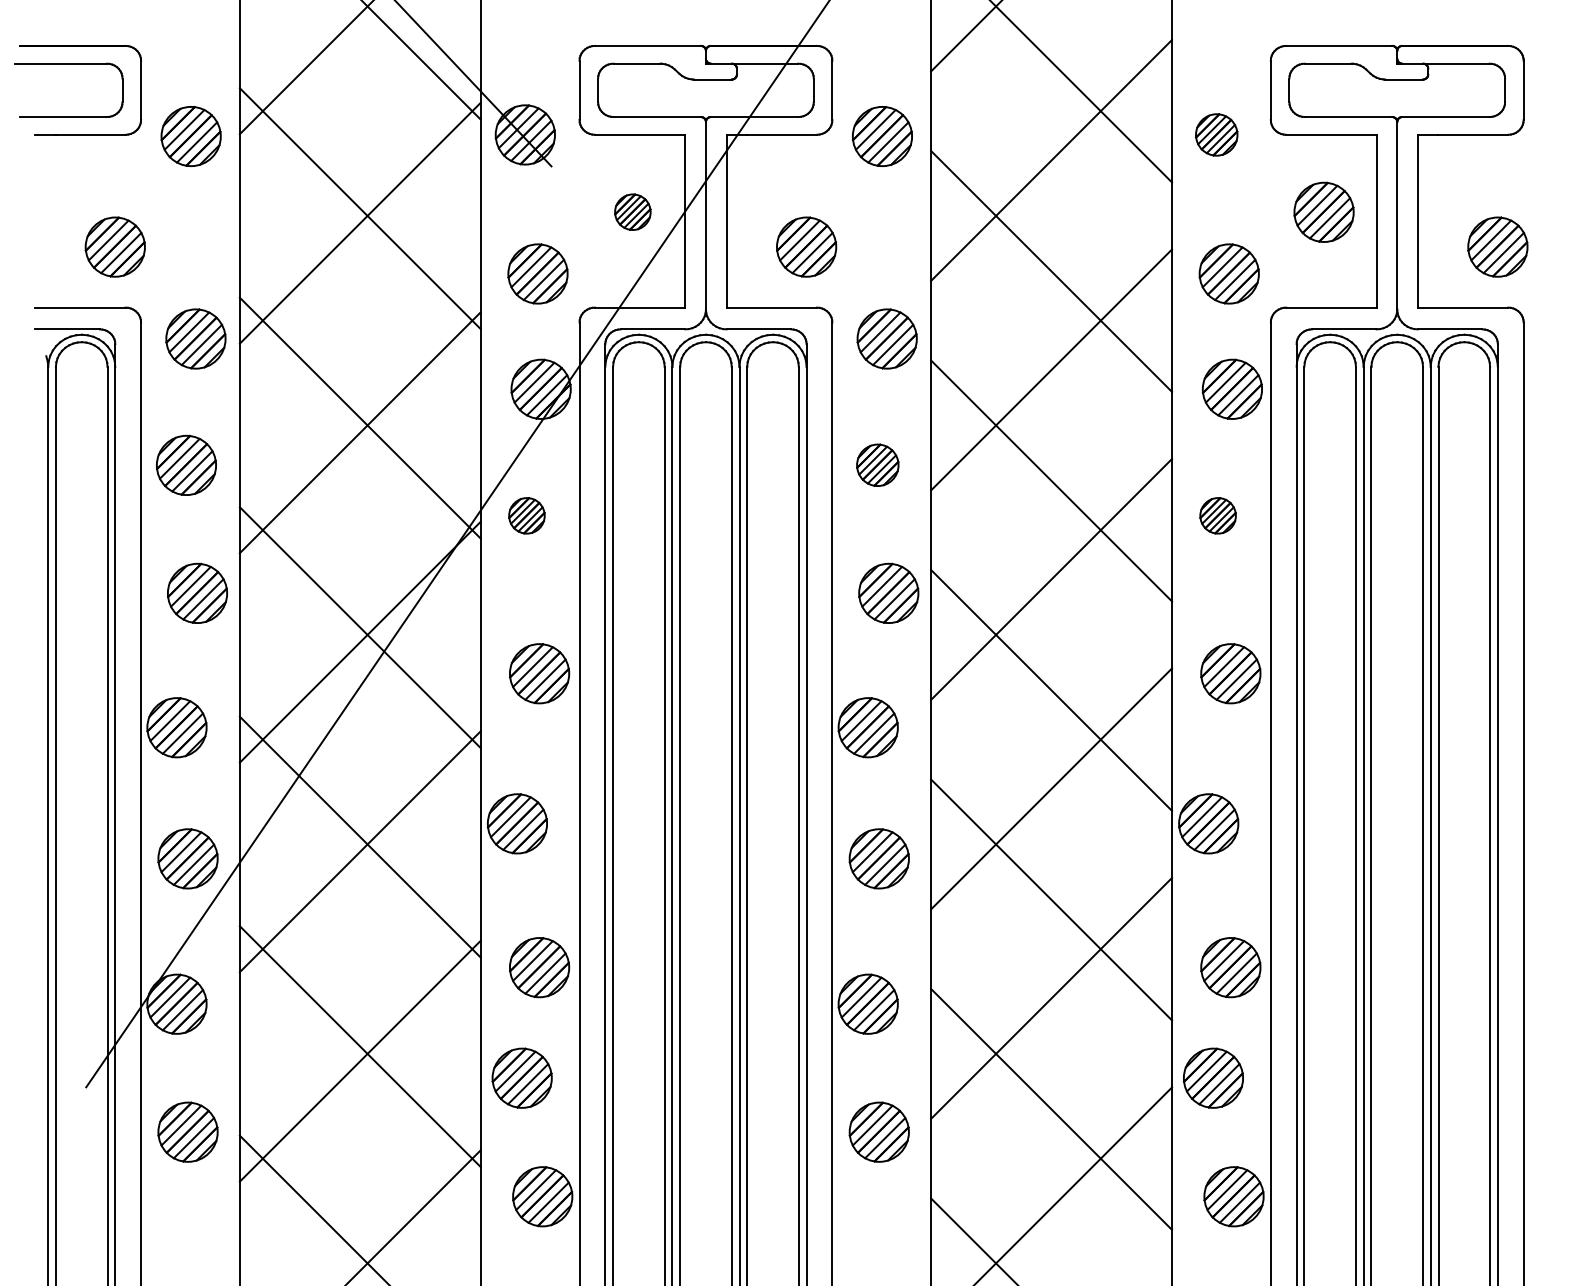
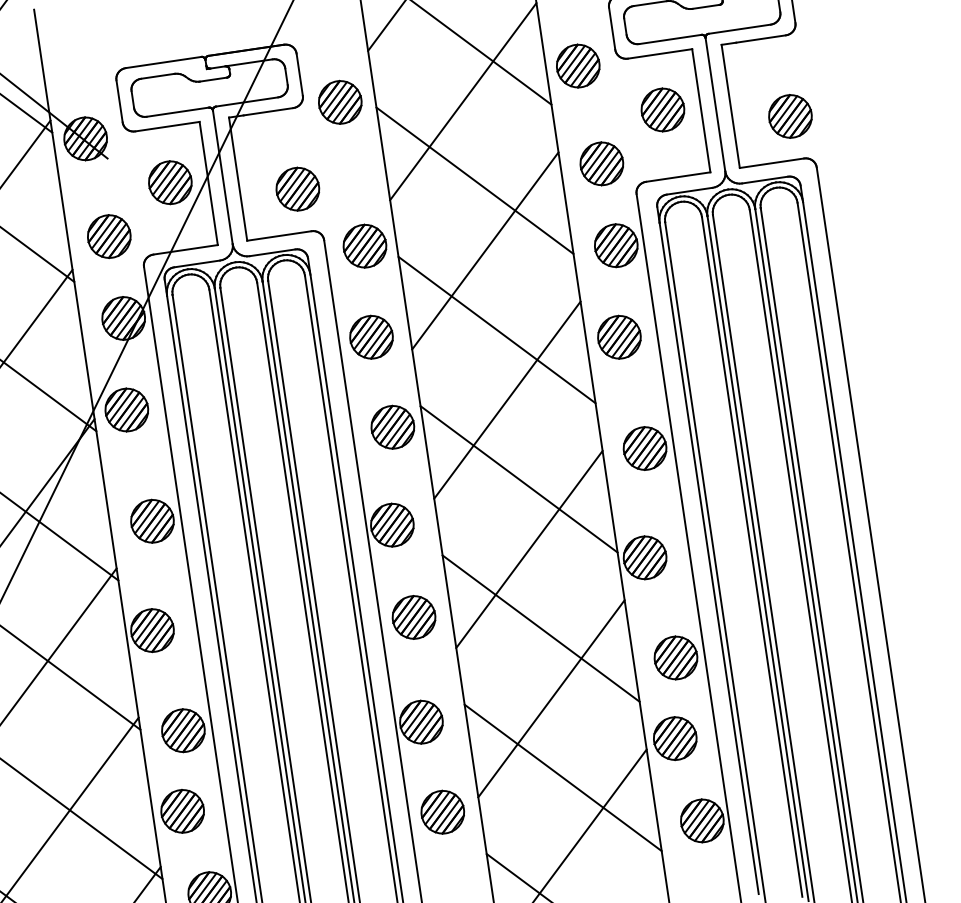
part: (1216, 134) -> (578, 65), size x1.43
part: (632, 211) -> (170, 182), size x1.67
part: (877, 464) -> (371, 336), size x1.43
part: (526, 515) -> (126, 409), size x1.67
part: (1217, 515) -> (618, 337), size x1.67

